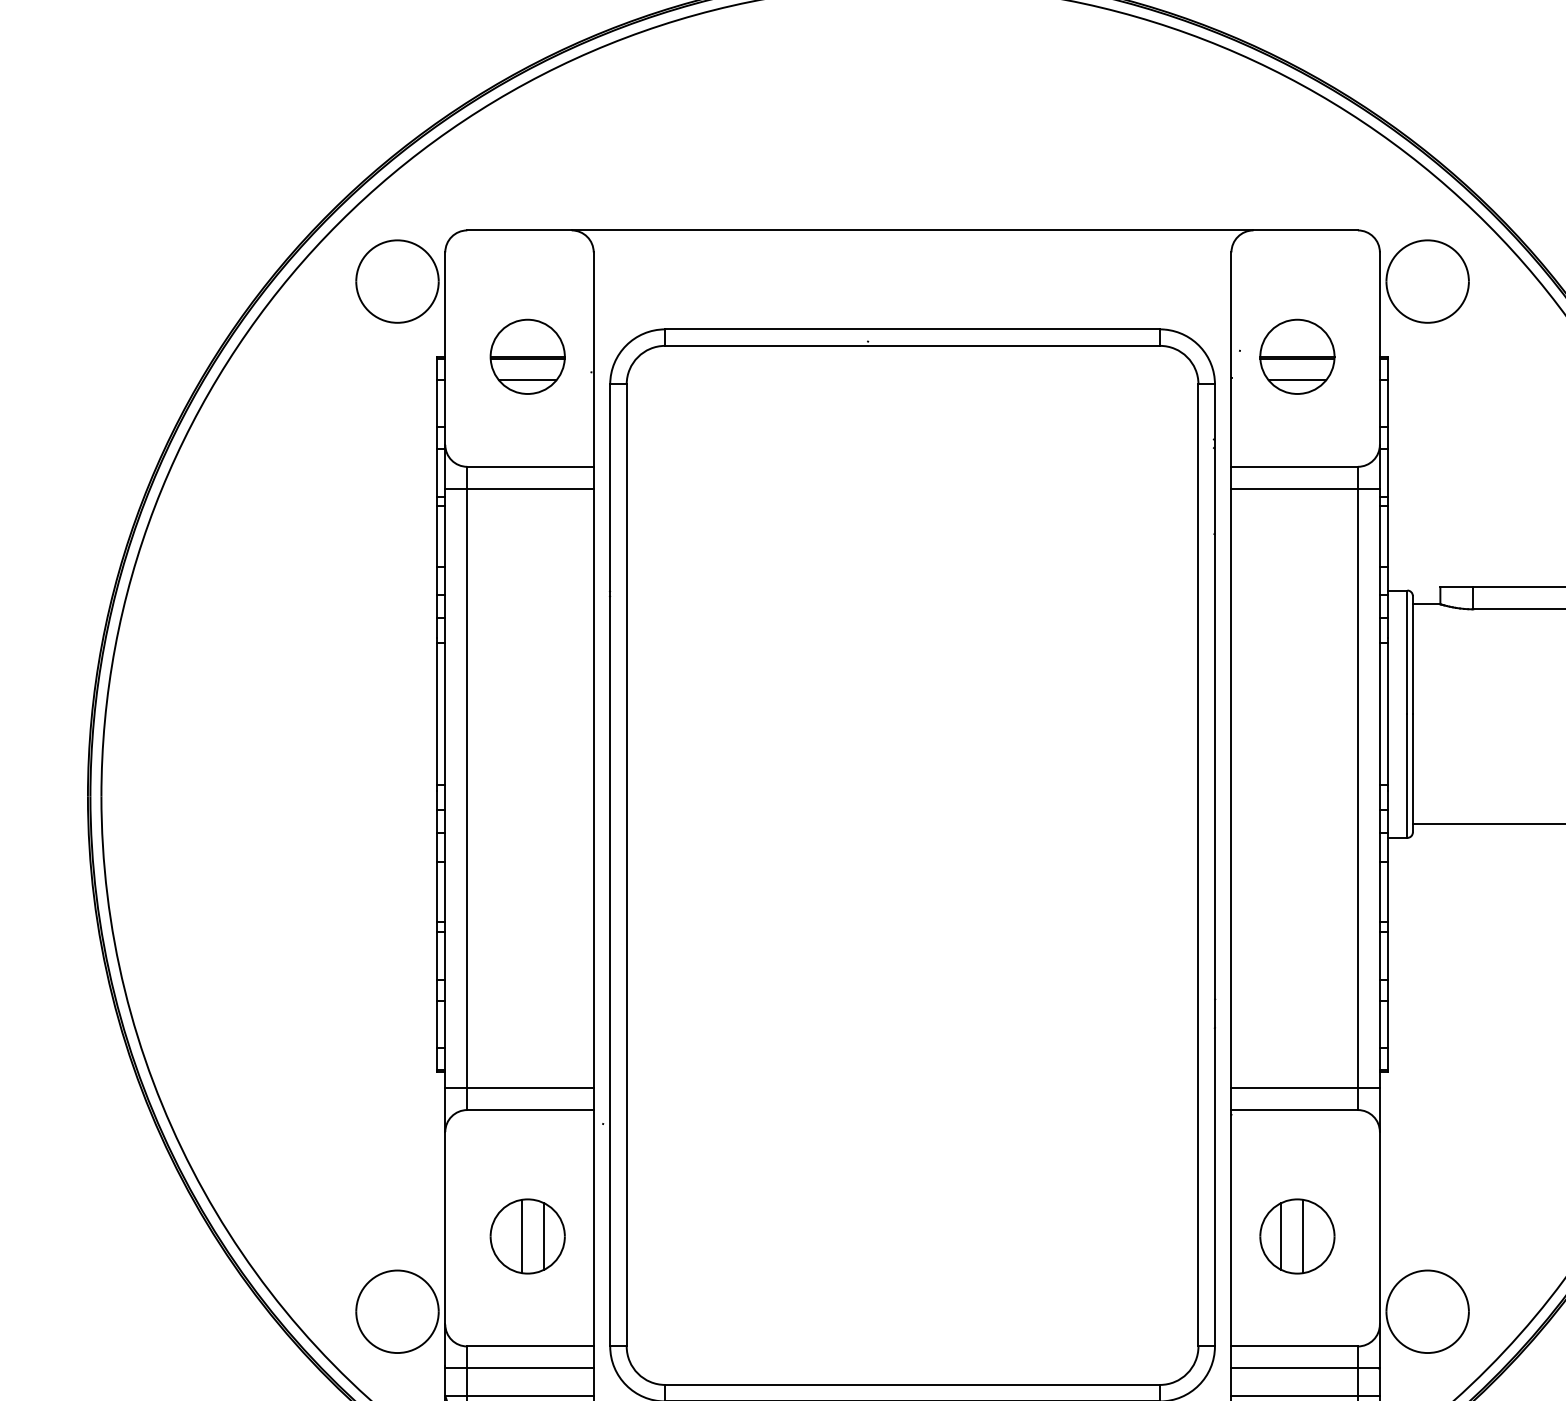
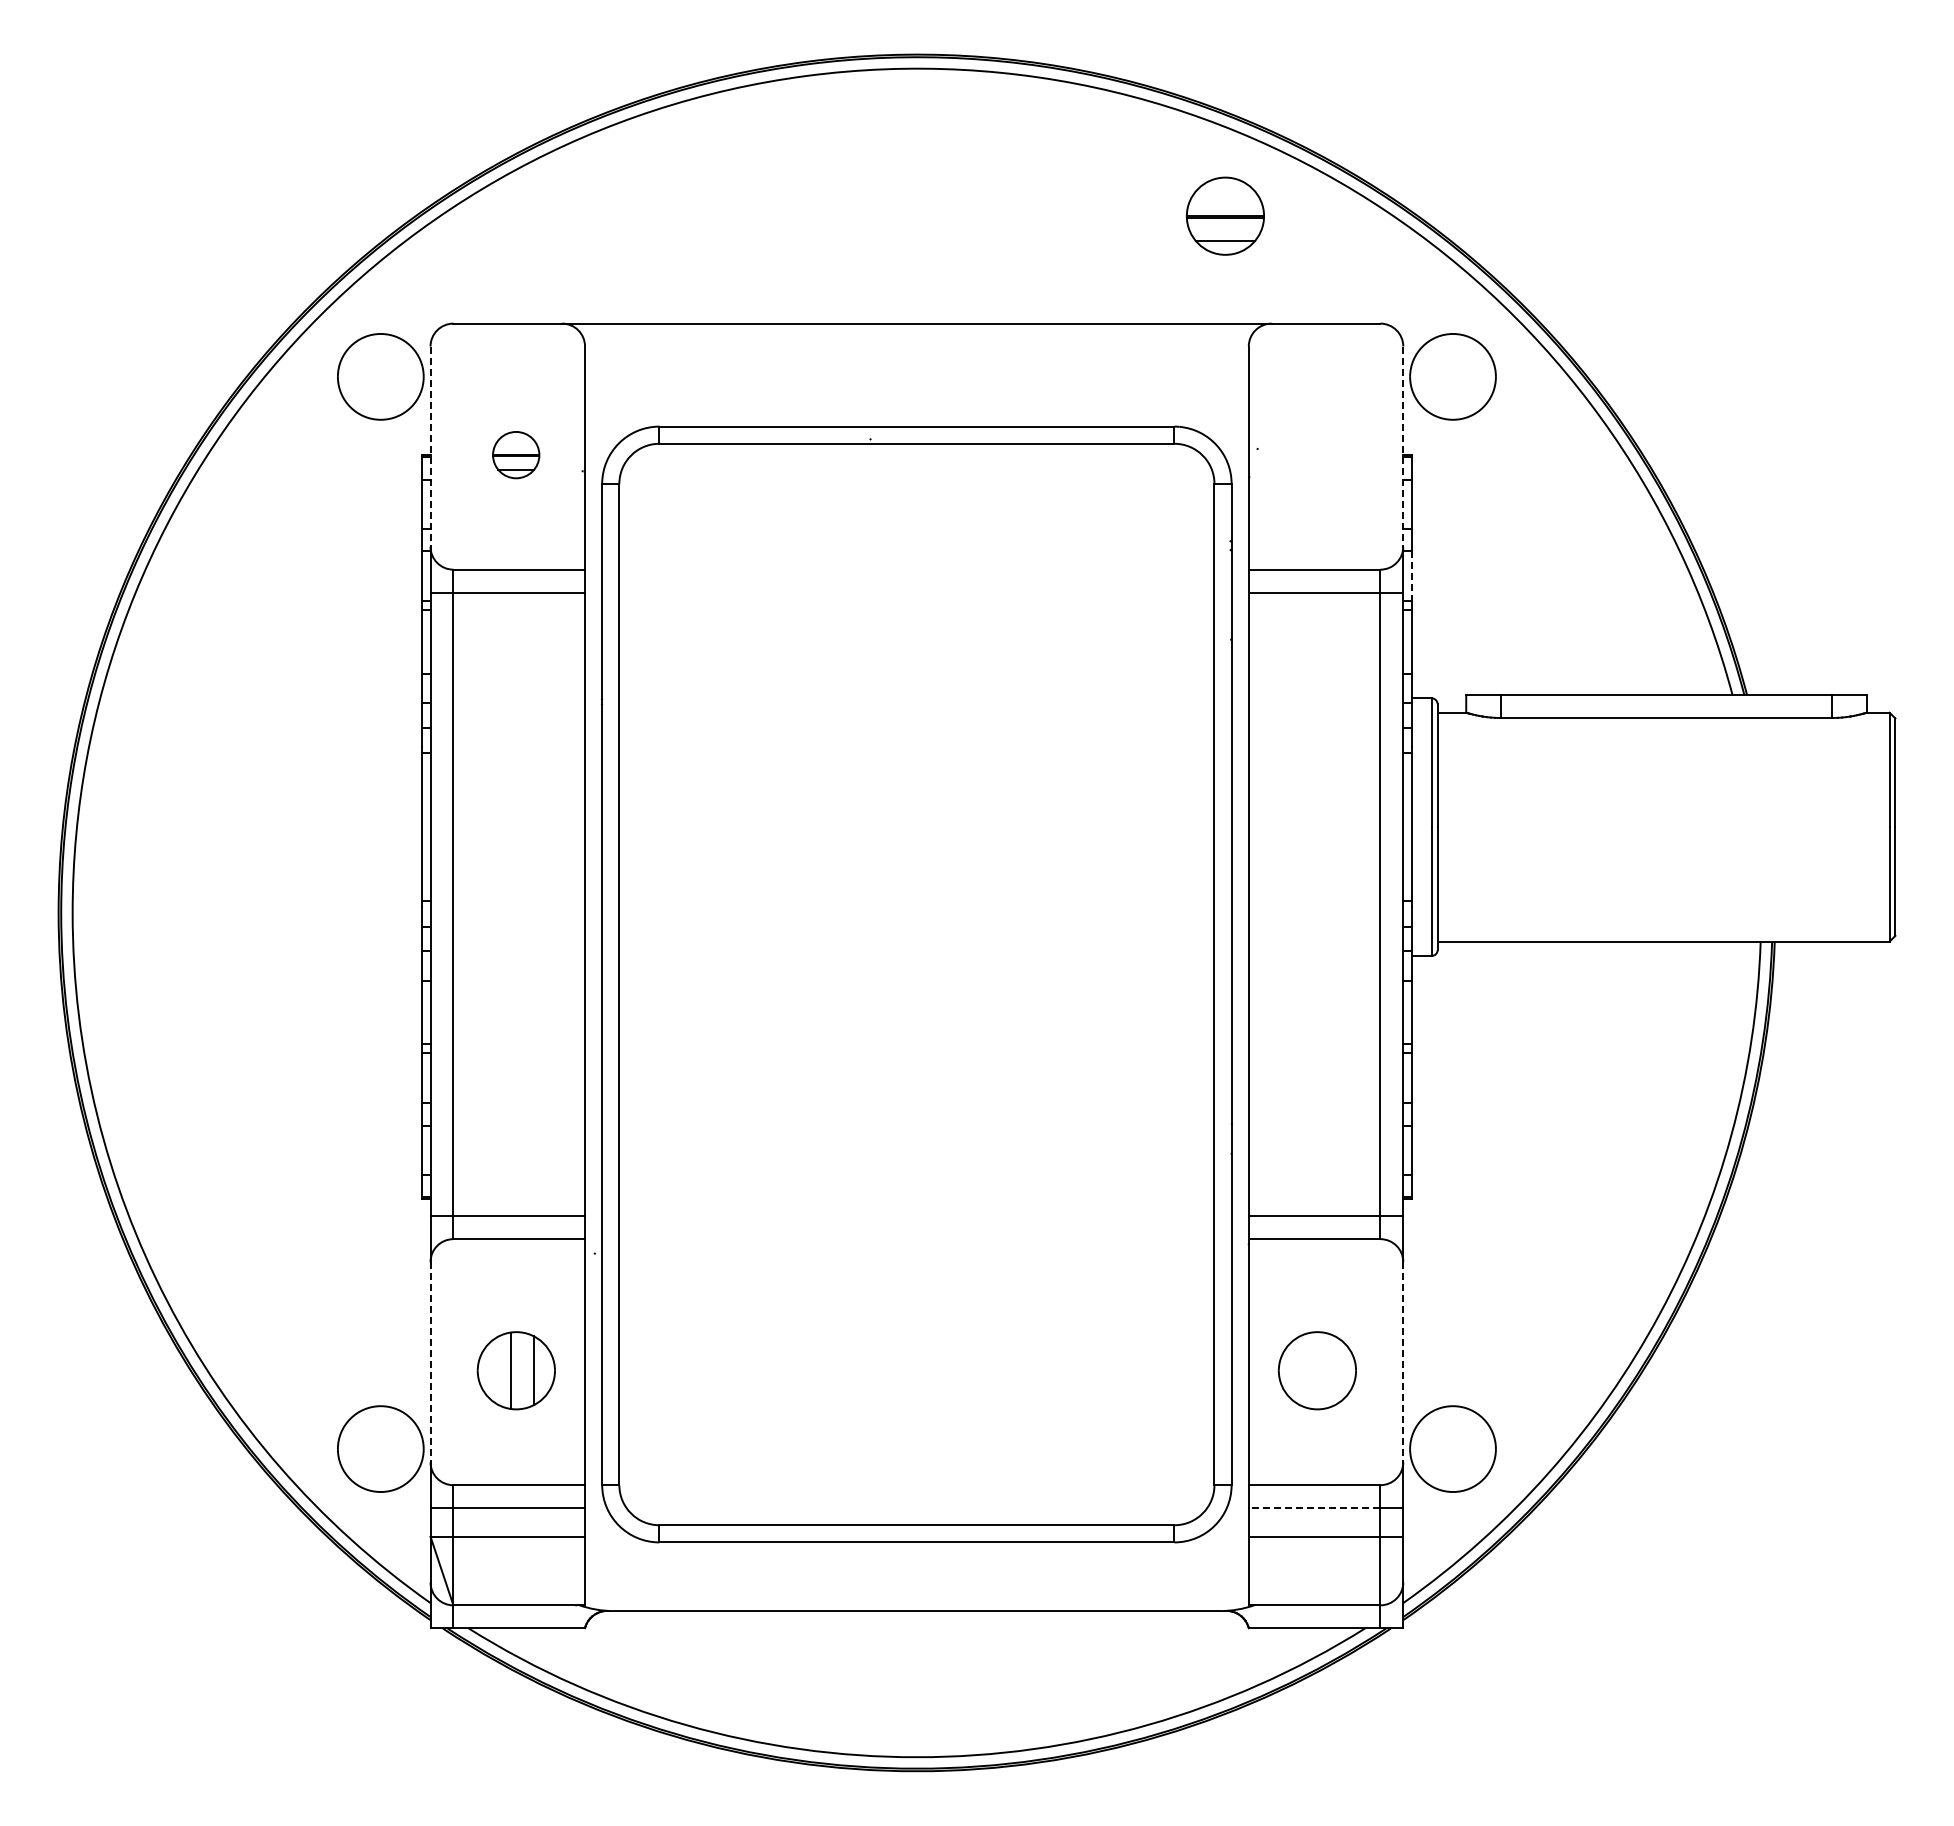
line: (445, 349) -> (430, 447), solid -> dashed
line: (1380, 349) -> (1403, 447), solid -> dashed
part: (526, 356) -> (515, 454), size x0.6
part: (1297, 356) -> (1225, 215), moved
line: (1387, 473) -> (1411, 576), solid -> dashed
line: (445, 1228) -> (430, 1362), solid -> dashed
line: (1380, 1228) -> (1403, 1362), solid -> dashed
line: (1281, 1236) -> (1300, 1370), removed
line: (1303, 1236) -> (1323, 1370), removed
line: (1294, 1368) -> (1314, 1508), solid -> dashed

